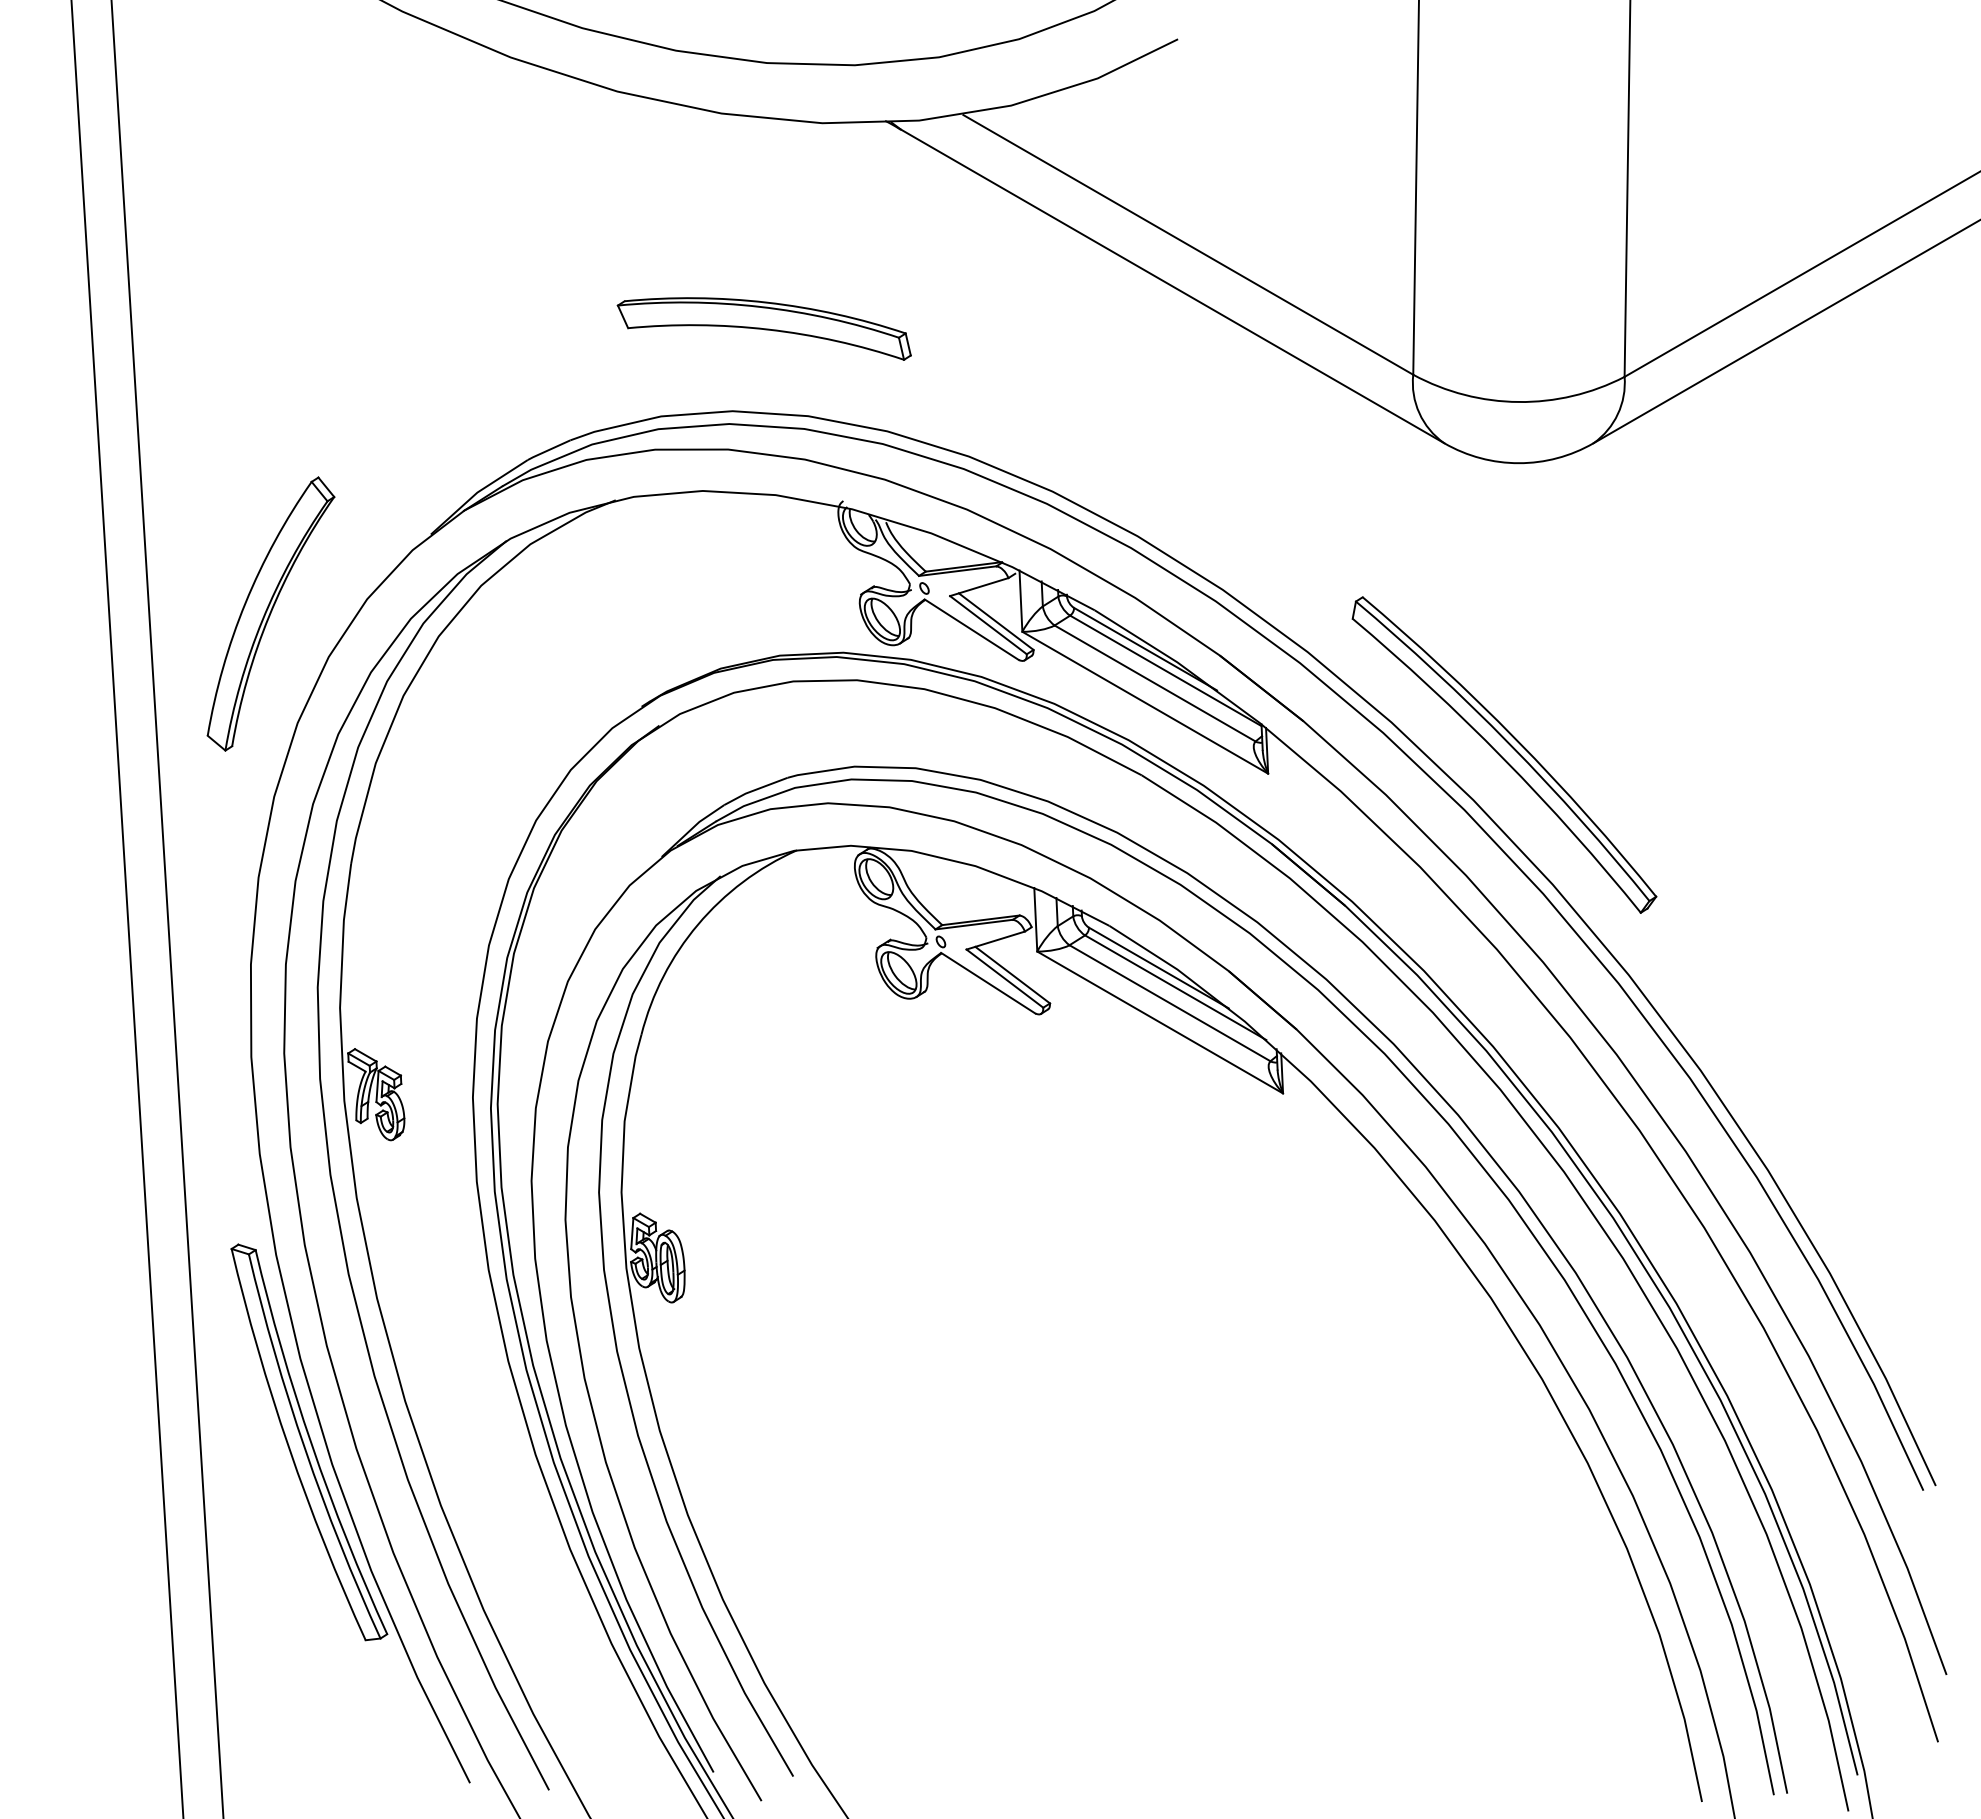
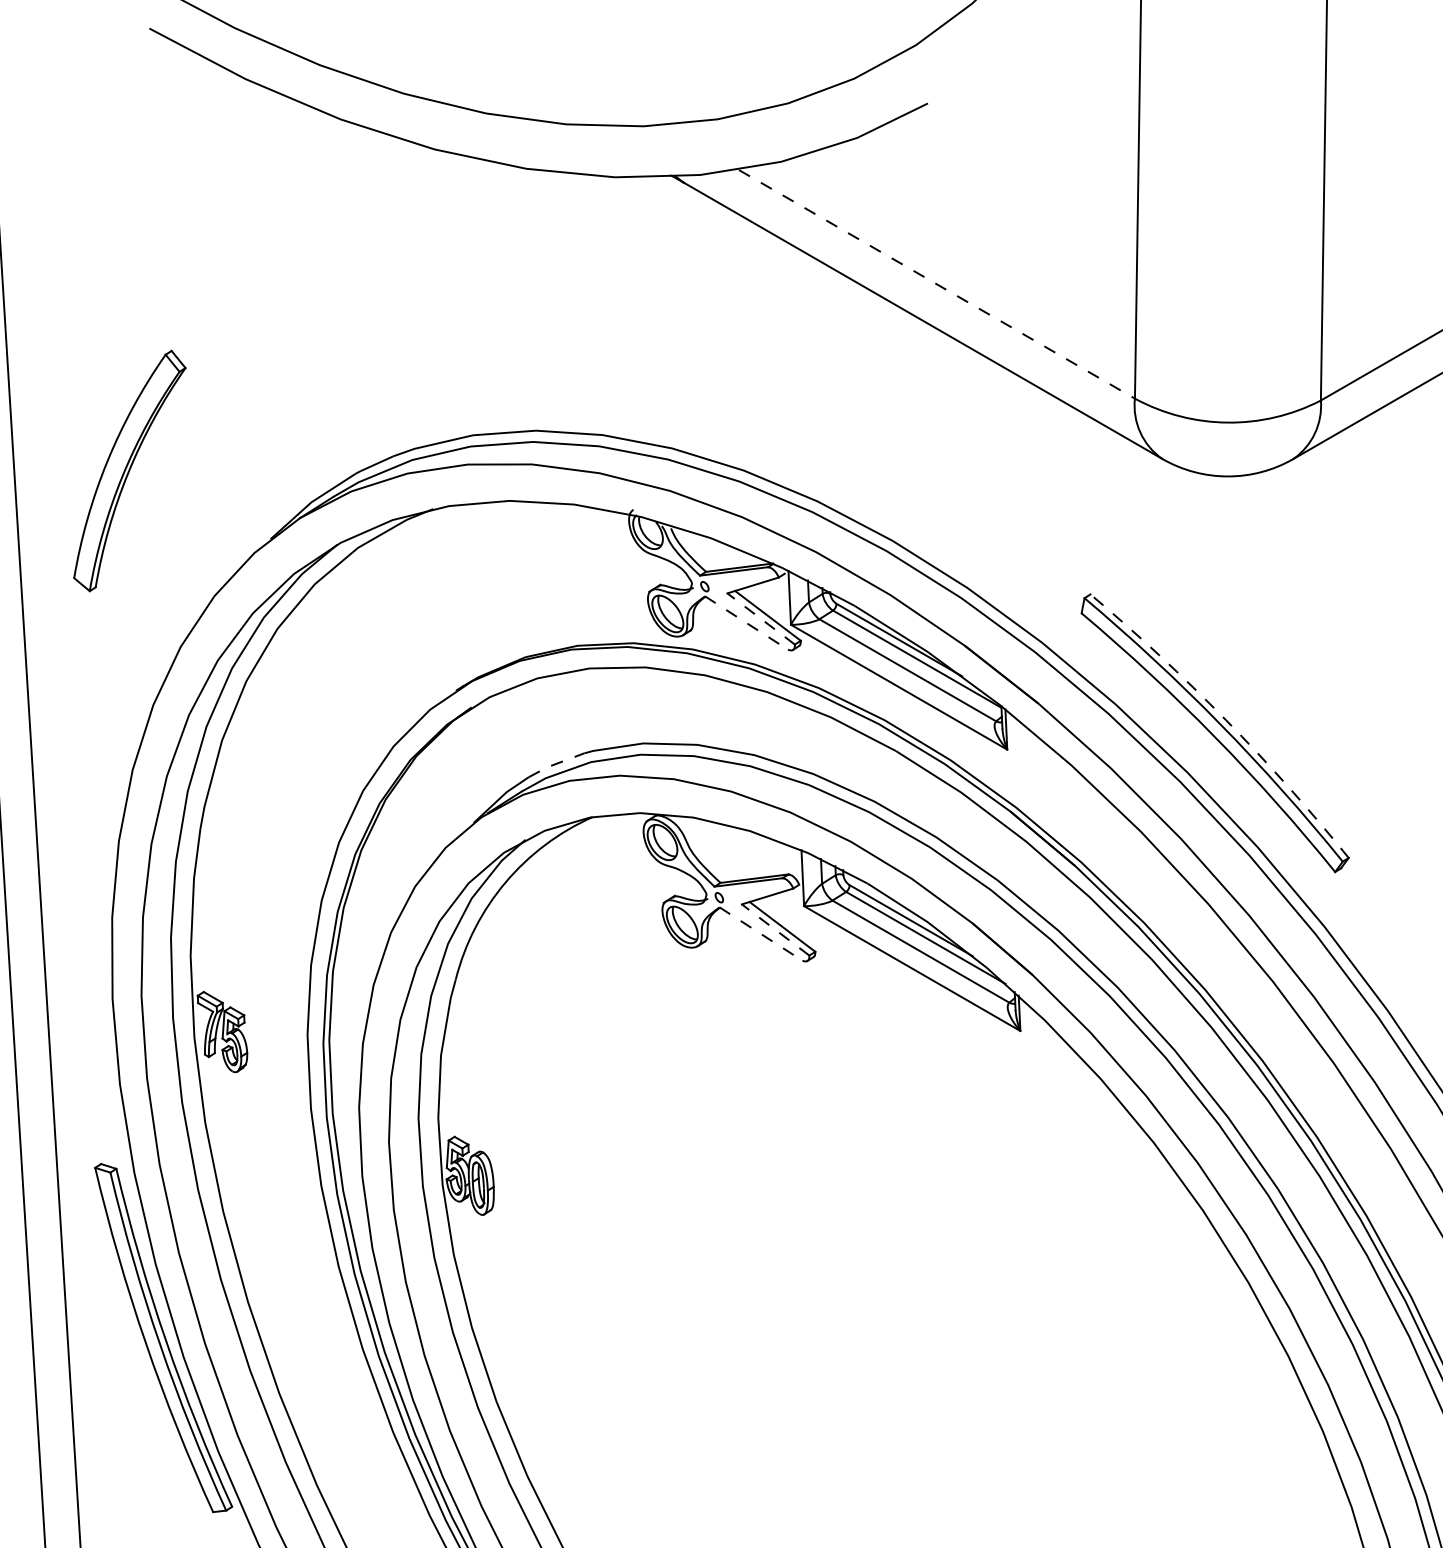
line: (1188, 244) -> (937, 284), solid -> dashed
part: (763, 328) -> (563, 357), removed
part: (270, 613) -> (129, 470), moved
line: (988, 624) -> (761, 618), solid -> dashed
line: (972, 630) -> (747, 623), solid -> dashed
arc: (1516, 740) -> (1225, 720), solid -> dashed
line: (754, 790) -> (555, 764), solid -> dashed
line: (1004, 978) -> (775, 929), solid -> dashed
line: (988, 983) -> (761, 934), solid -> dashed

